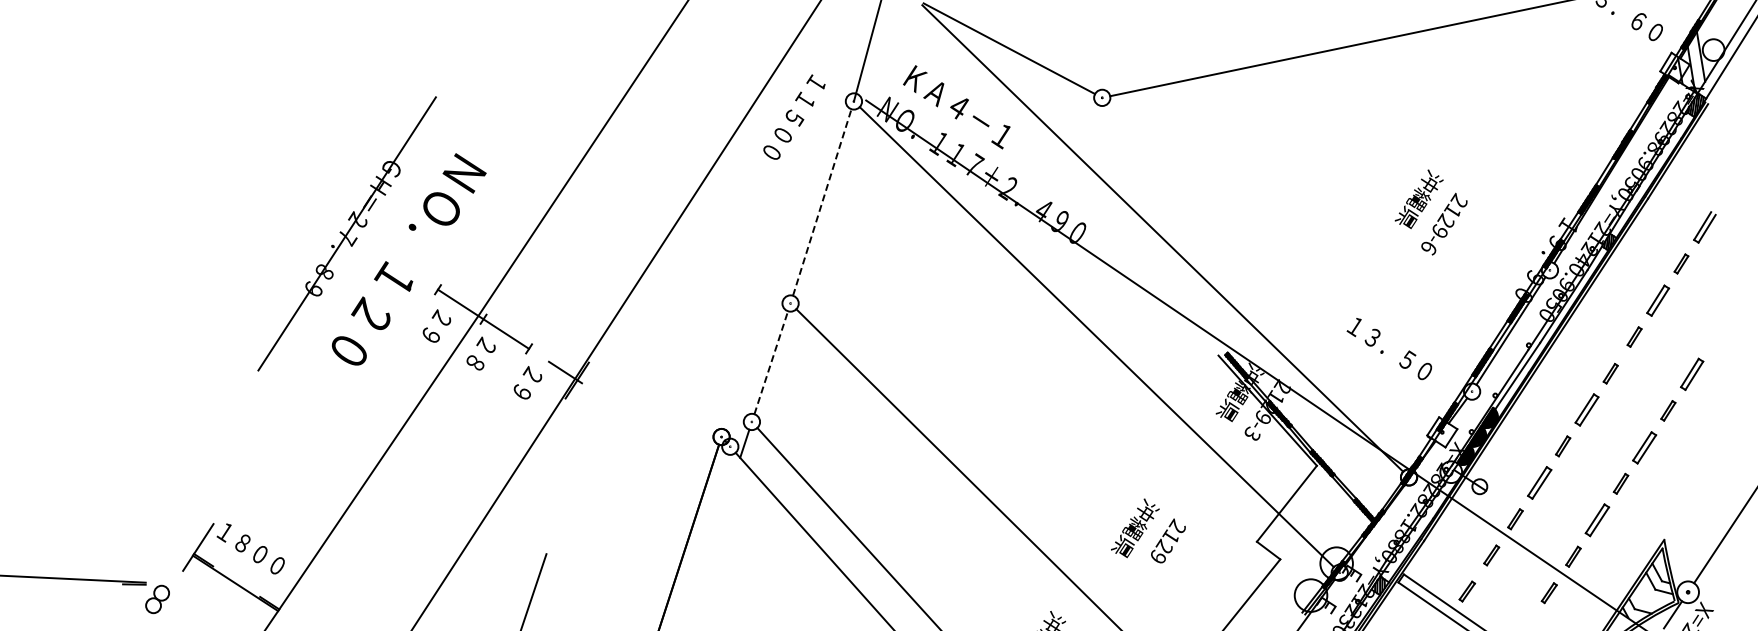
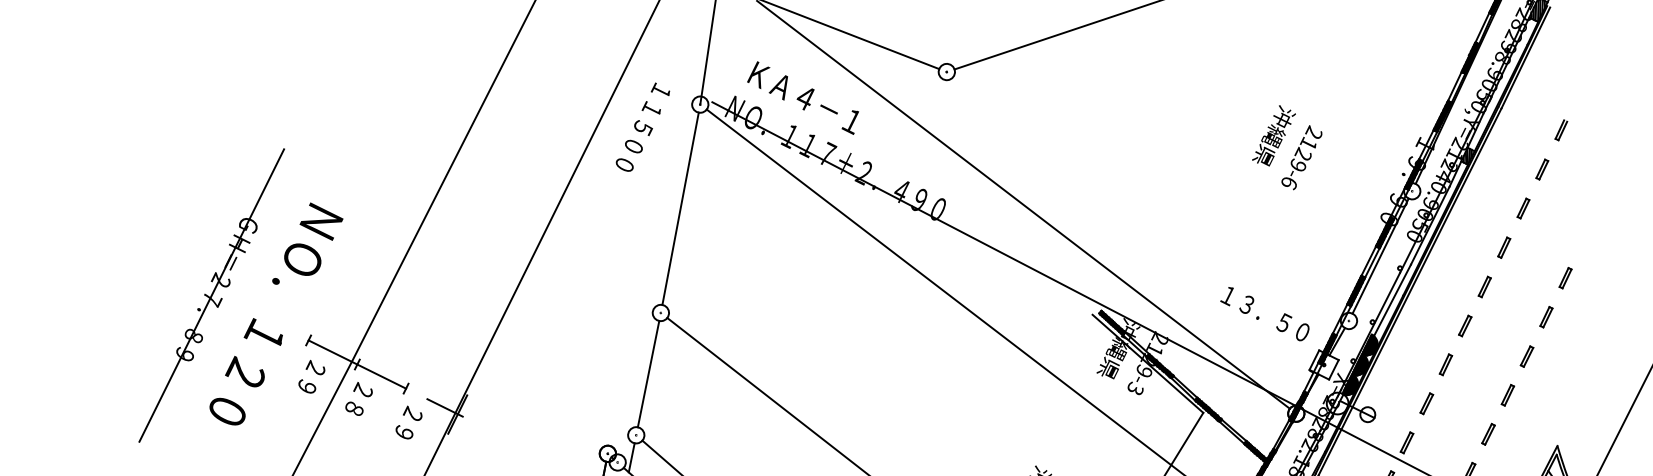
line: (822, 202) -> (680, 208), dashed -> solid
part: (1704, 226) -> (1560, 129), size x0.62
part: (1658, 299) -> (1523, 207), size x0.62
text: (1388, 349) -> (1263, 314), moved
line: (771, 362) -> (648, 373), dashed -> solid
part: (1691, 374) -> (1565, 278), size x0.62
part: (1586, 410) -> (1464, 326), size x0.62
part: (1644, 447) -> (1526, 356), size x0.62
part: (1539, 482) -> (1426, 403), size x0.62
part: (1596, 520) -> (1487, 434), size x0.62

